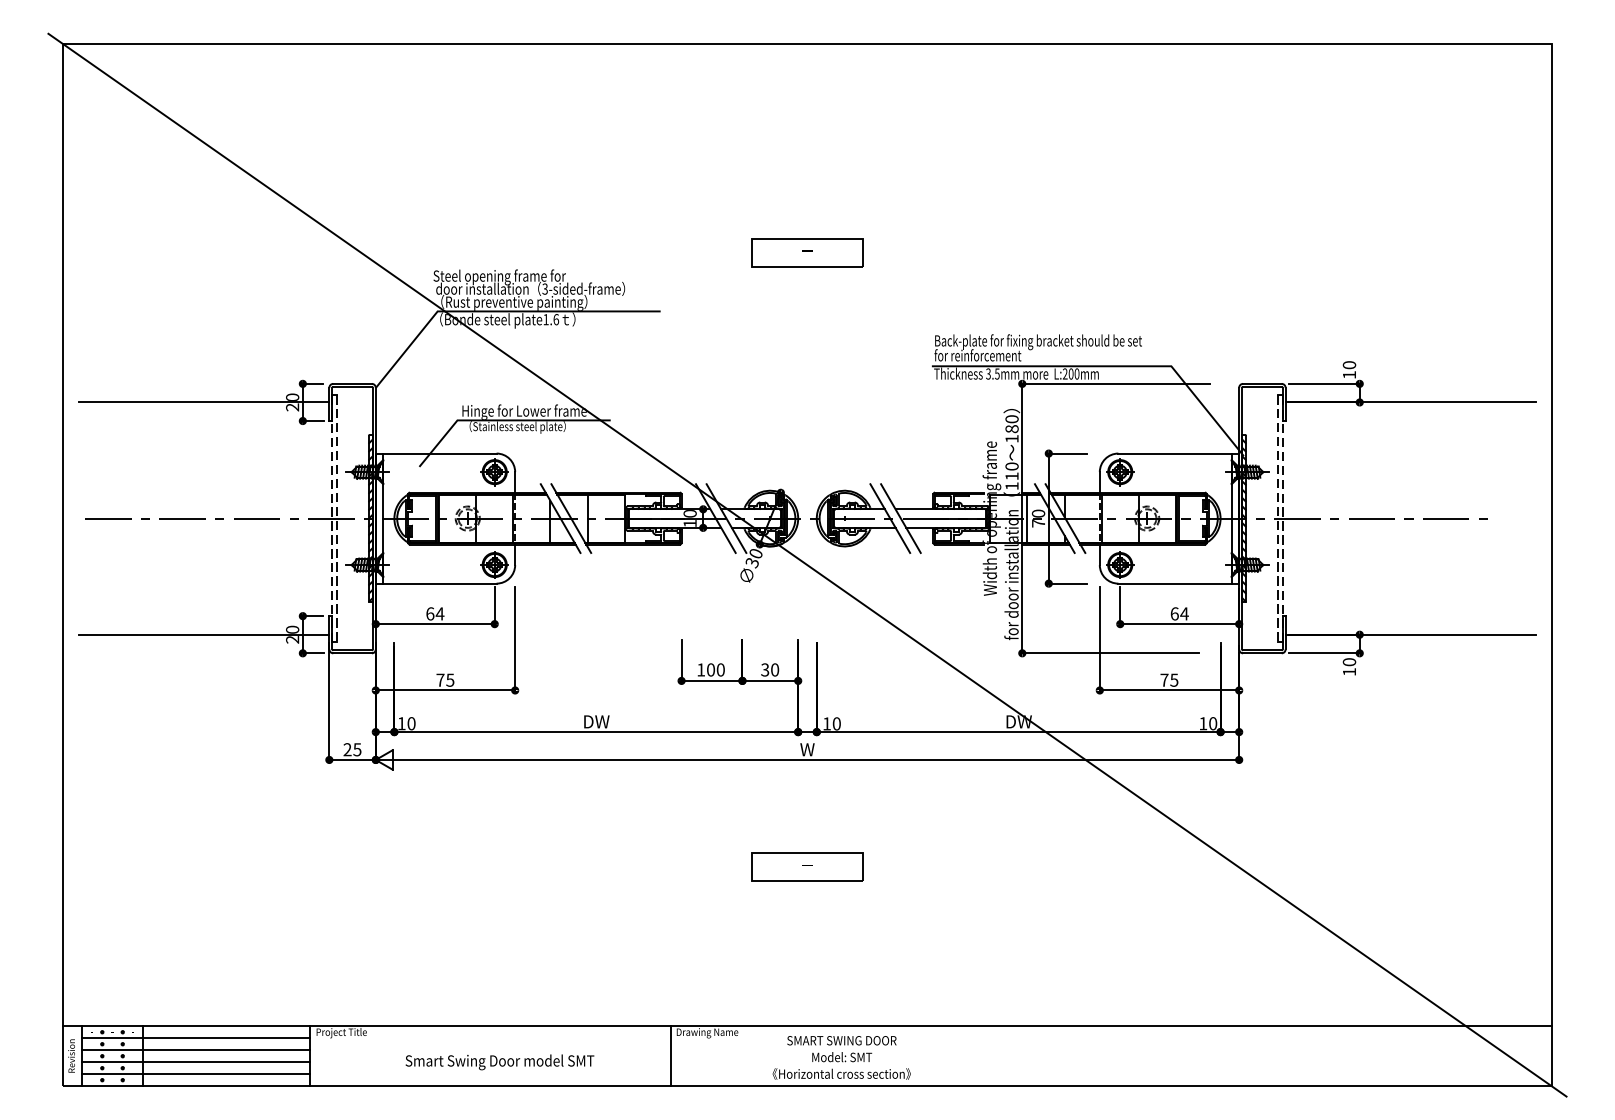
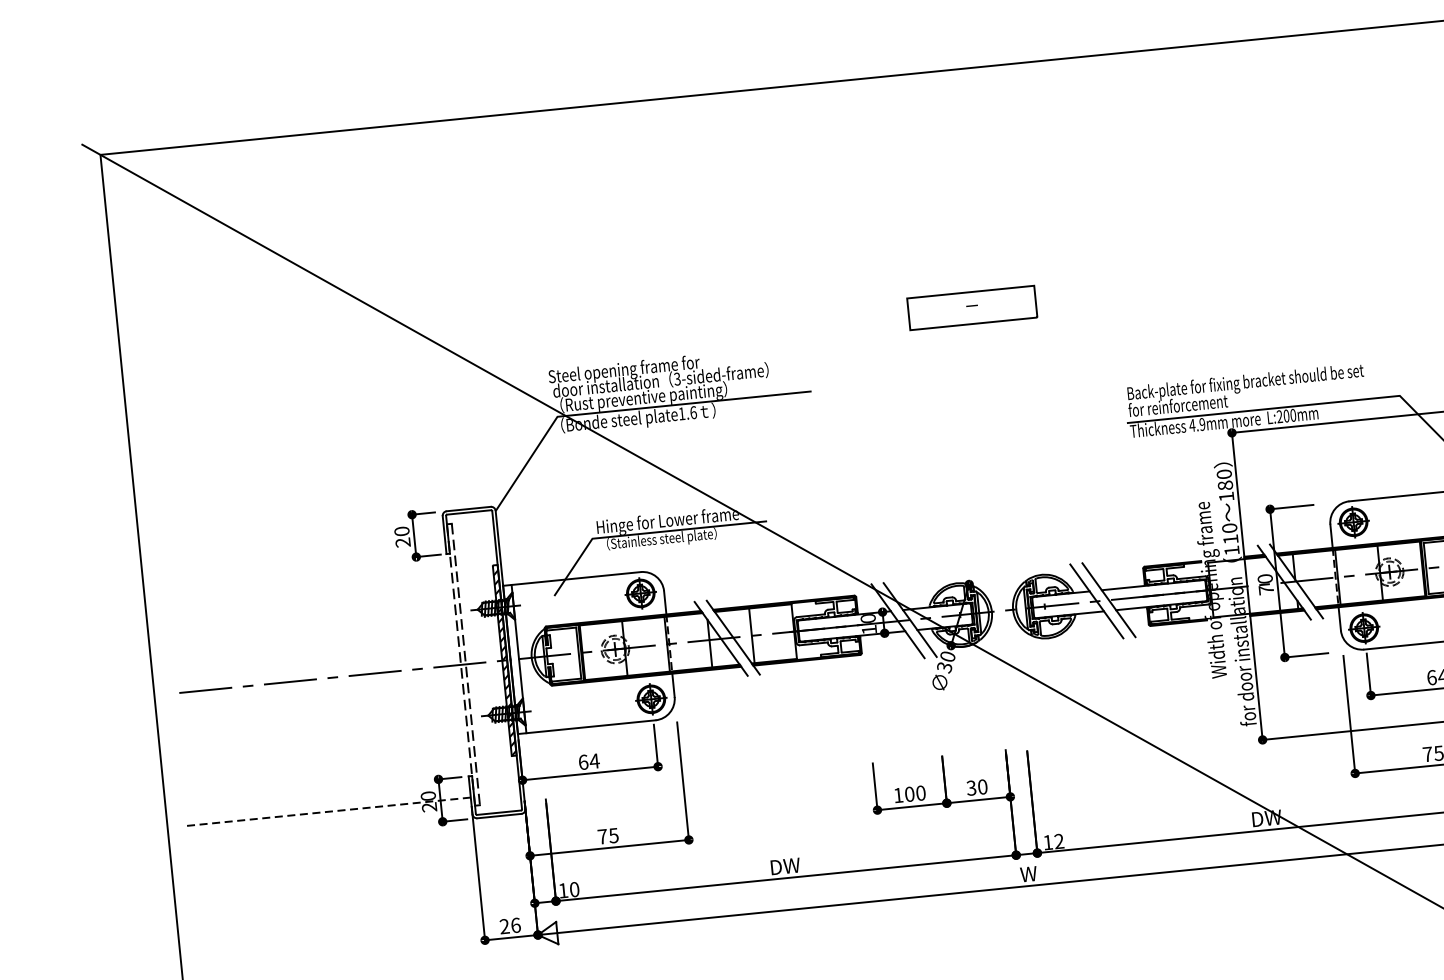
text: (992, 373) -> (1196, 424), 3.5mm -> 4.9mm
line: (203, 402) -> (300, 547), removed
line: (1027, 518) -> (1253, 585), removed
line: (203, 634) -> (327, 811), solid -> dashed
text: (836, 723) -> (1058, 841), 10 -> 12
text: (357, 749) -> (515, 925), 25 -> 26

